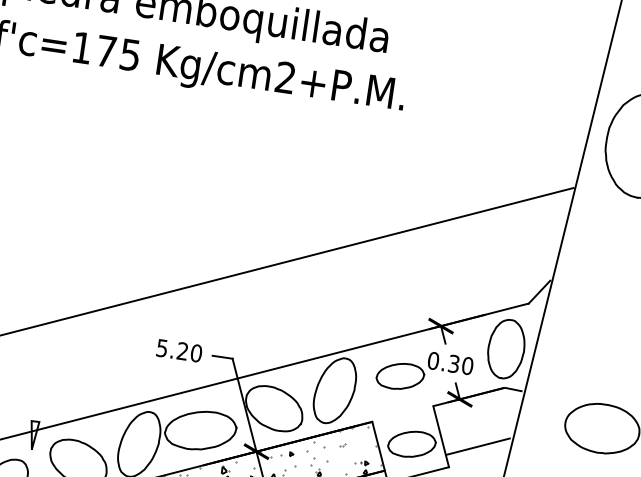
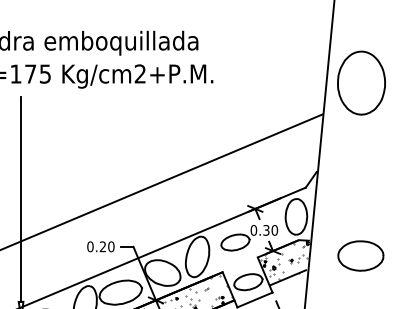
line: (60, 254) -> (21, 199), added
text: (162, 347) -> (90, 246), 5.20 -> 0.20
hatch: (477, 417) -> (285, 260), added

